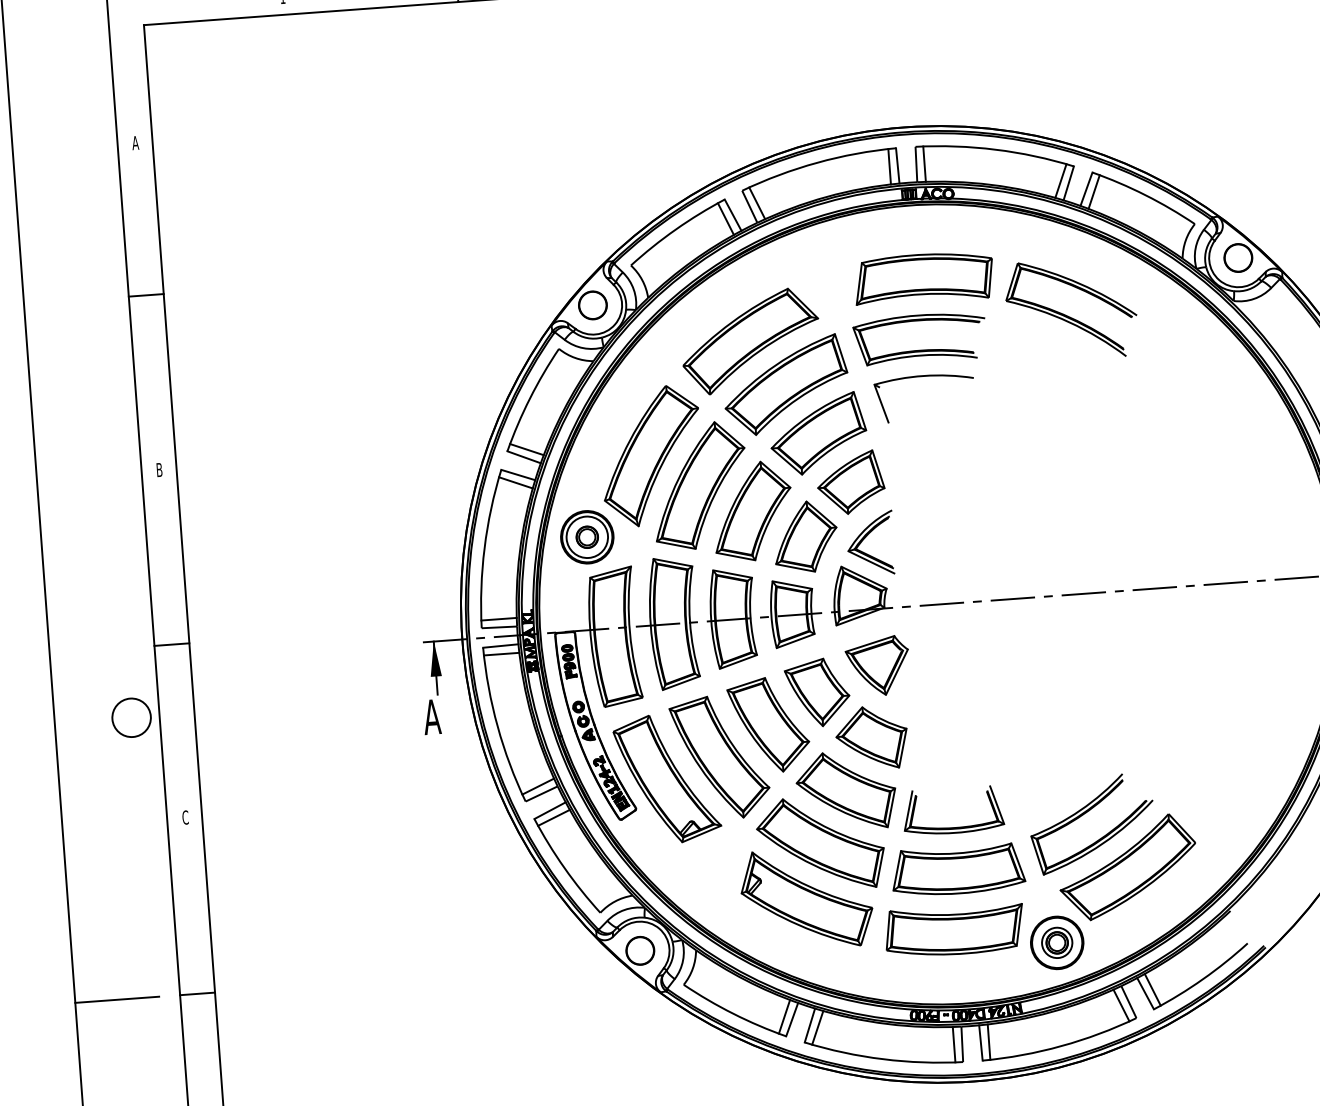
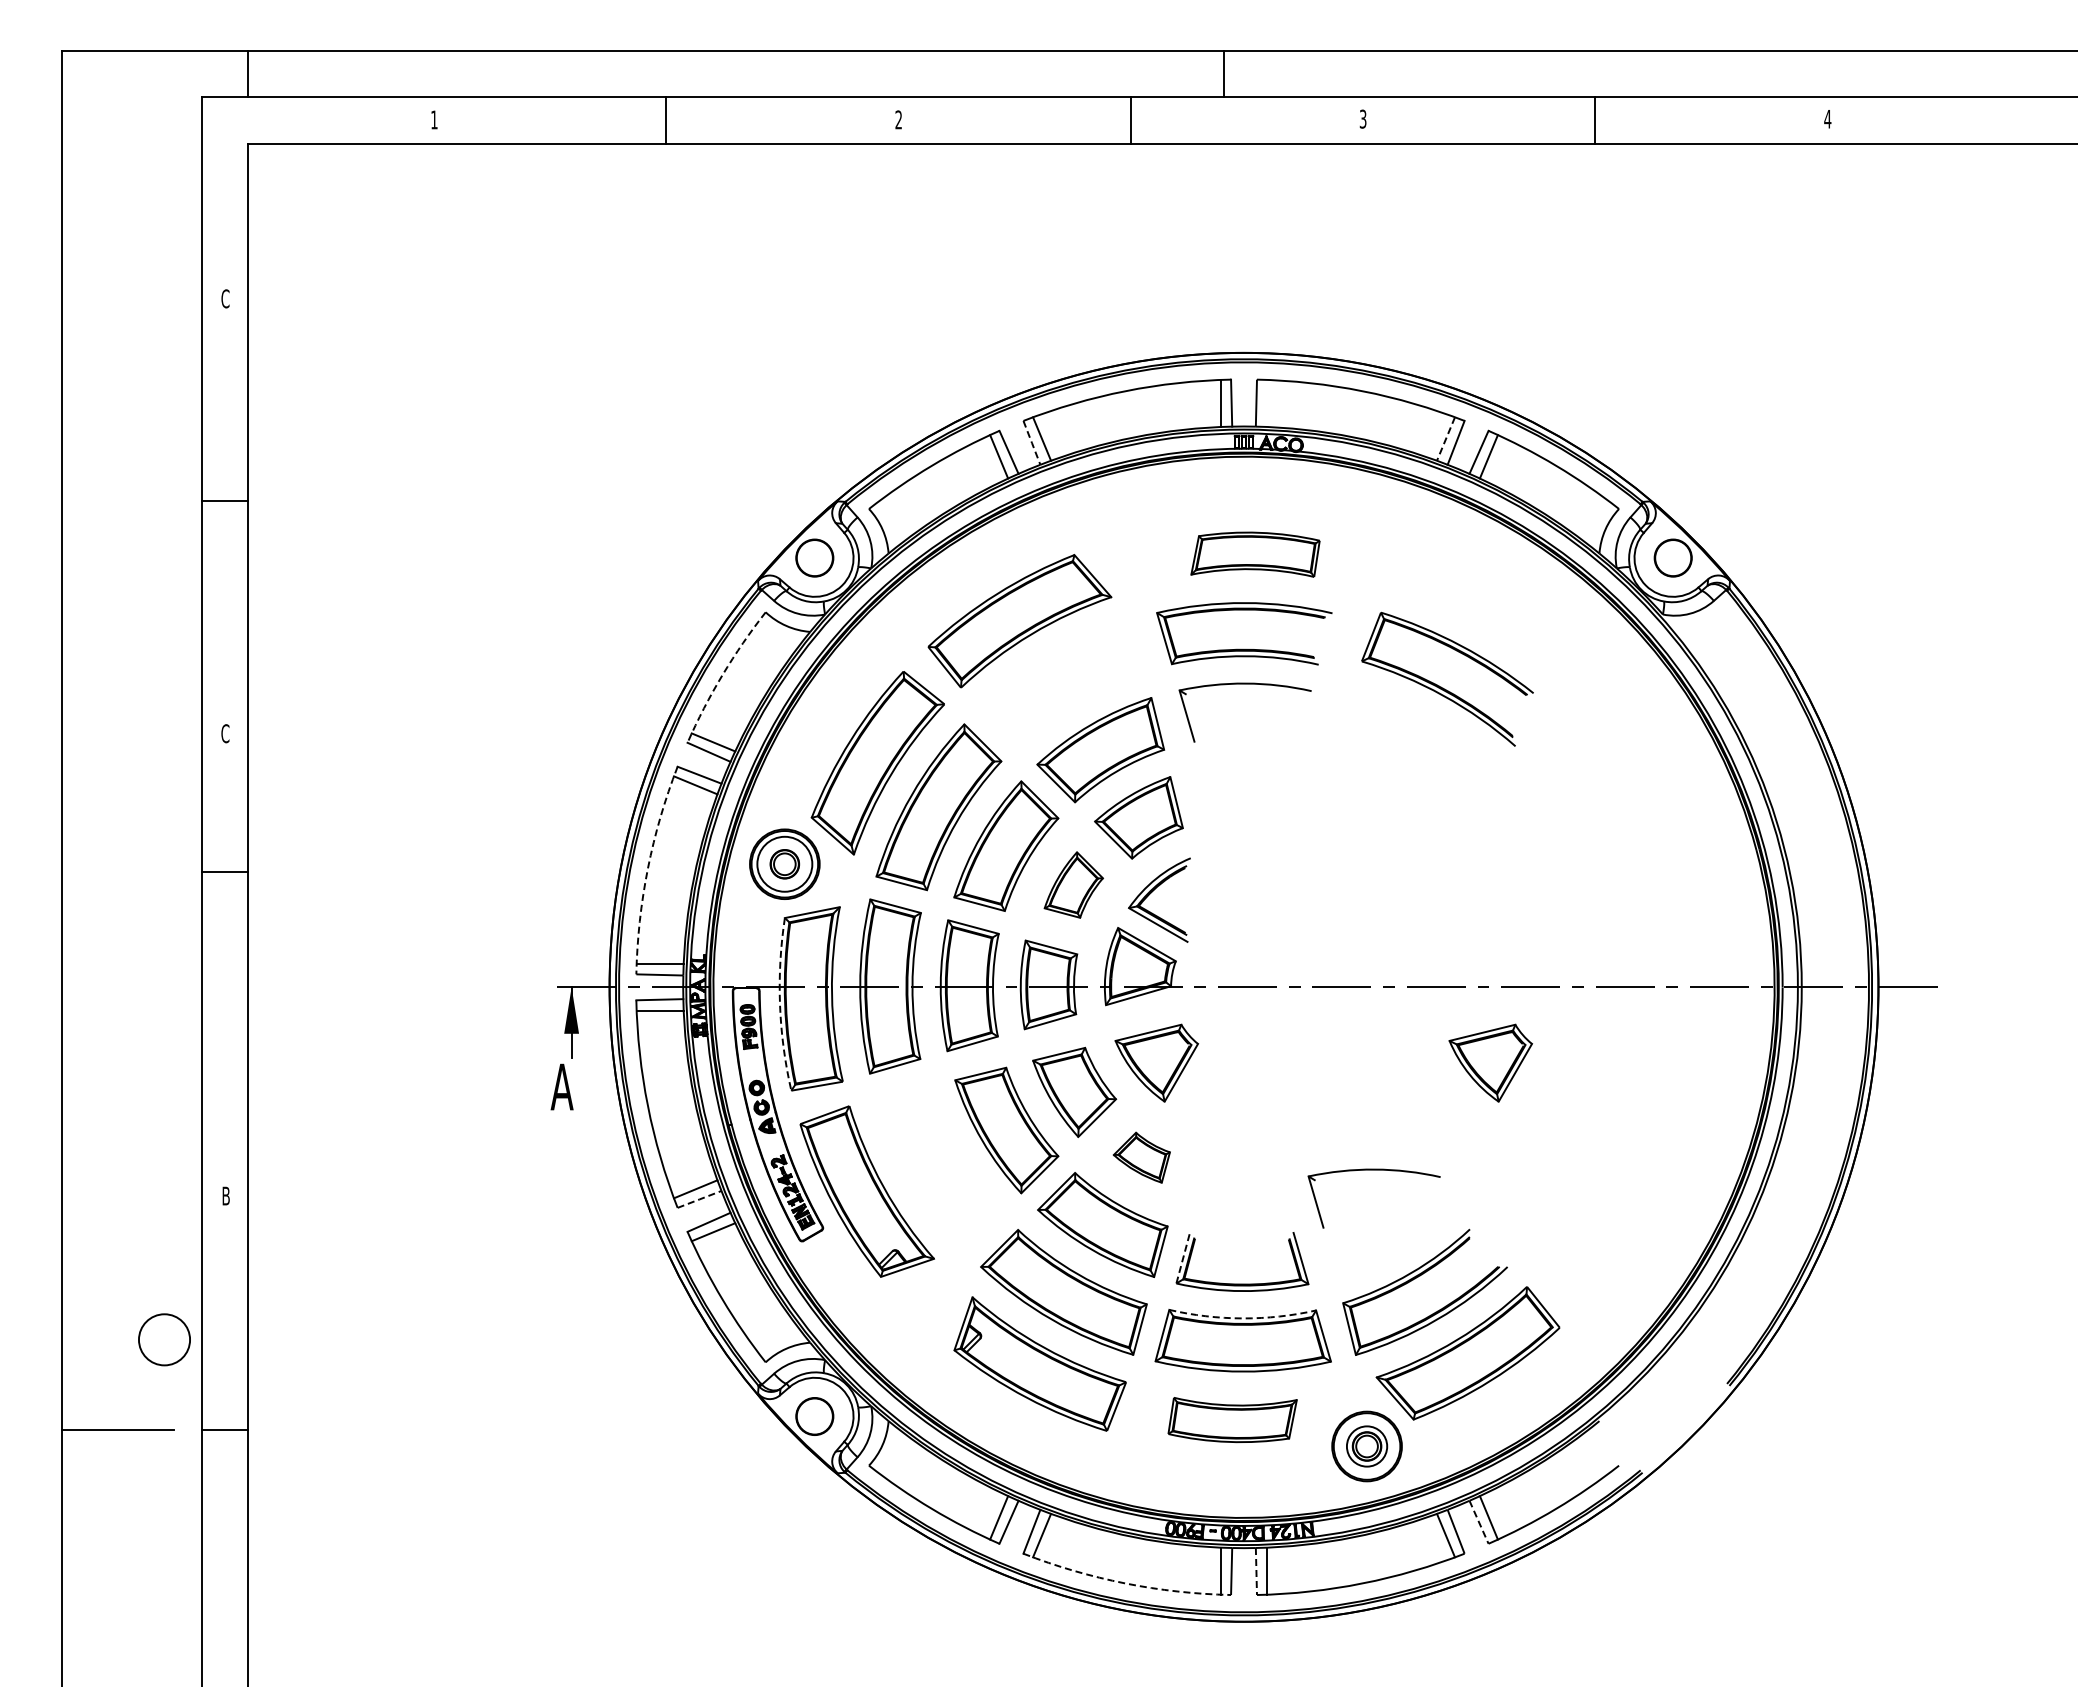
text: (135, 142) -> (225, 298), A -> C
line: (924, 164) -> (1267, 403), removed
line: (1061, 181) -> (1446, 439), solid -> dashed
line: (750, 207) -> (1032, 443), solid -> dashed
part: (924, 278) -> (1255, 554), size x0.7
part: (1068, 316) -> (1443, 687), moved
part: (786, 385) -> (1062, 682), removed
arc: (530, 398) -> (722, 675), solid -> dashed
text: (159, 469) -> (225, 733), B -> C
part: (805, 536) -> (1073, 884), size x0.7
arc: (484, 548) -> (647, 868), solid -> dashed
arc: (591, 642) -> (780, 1004), solid -> dashed
line: (171, 644) -> (224, 871), moved
part: (1128, 647) -> (1490, 1062), added
circle: (131, 717) -> (164, 1339), moved
part: (1046, 735) -> (1373, 1170), added
part: (871, 738) -> (1141, 1157), size x0.6
part: (720, 757) -> (939, 1168), removed
line: (541, 794) -> (699, 1199), solid -> dashed
line: (908, 810) -> (1183, 1257), solid -> dashed
text: (185, 817) -> (226, 1195), C -> B
arc: (956, 853) -> (1242, 1318), solid -> dashed
part: (954, 930) -> (1232, 1419), size x0.7
line: (1145, 993) -> (1479, 1522), solid -> dashed
line: (980, 1042) -> (1256, 1571), solid -> dashed
arc: (883, 1059) -> (1125, 1583), solid -> dashed

